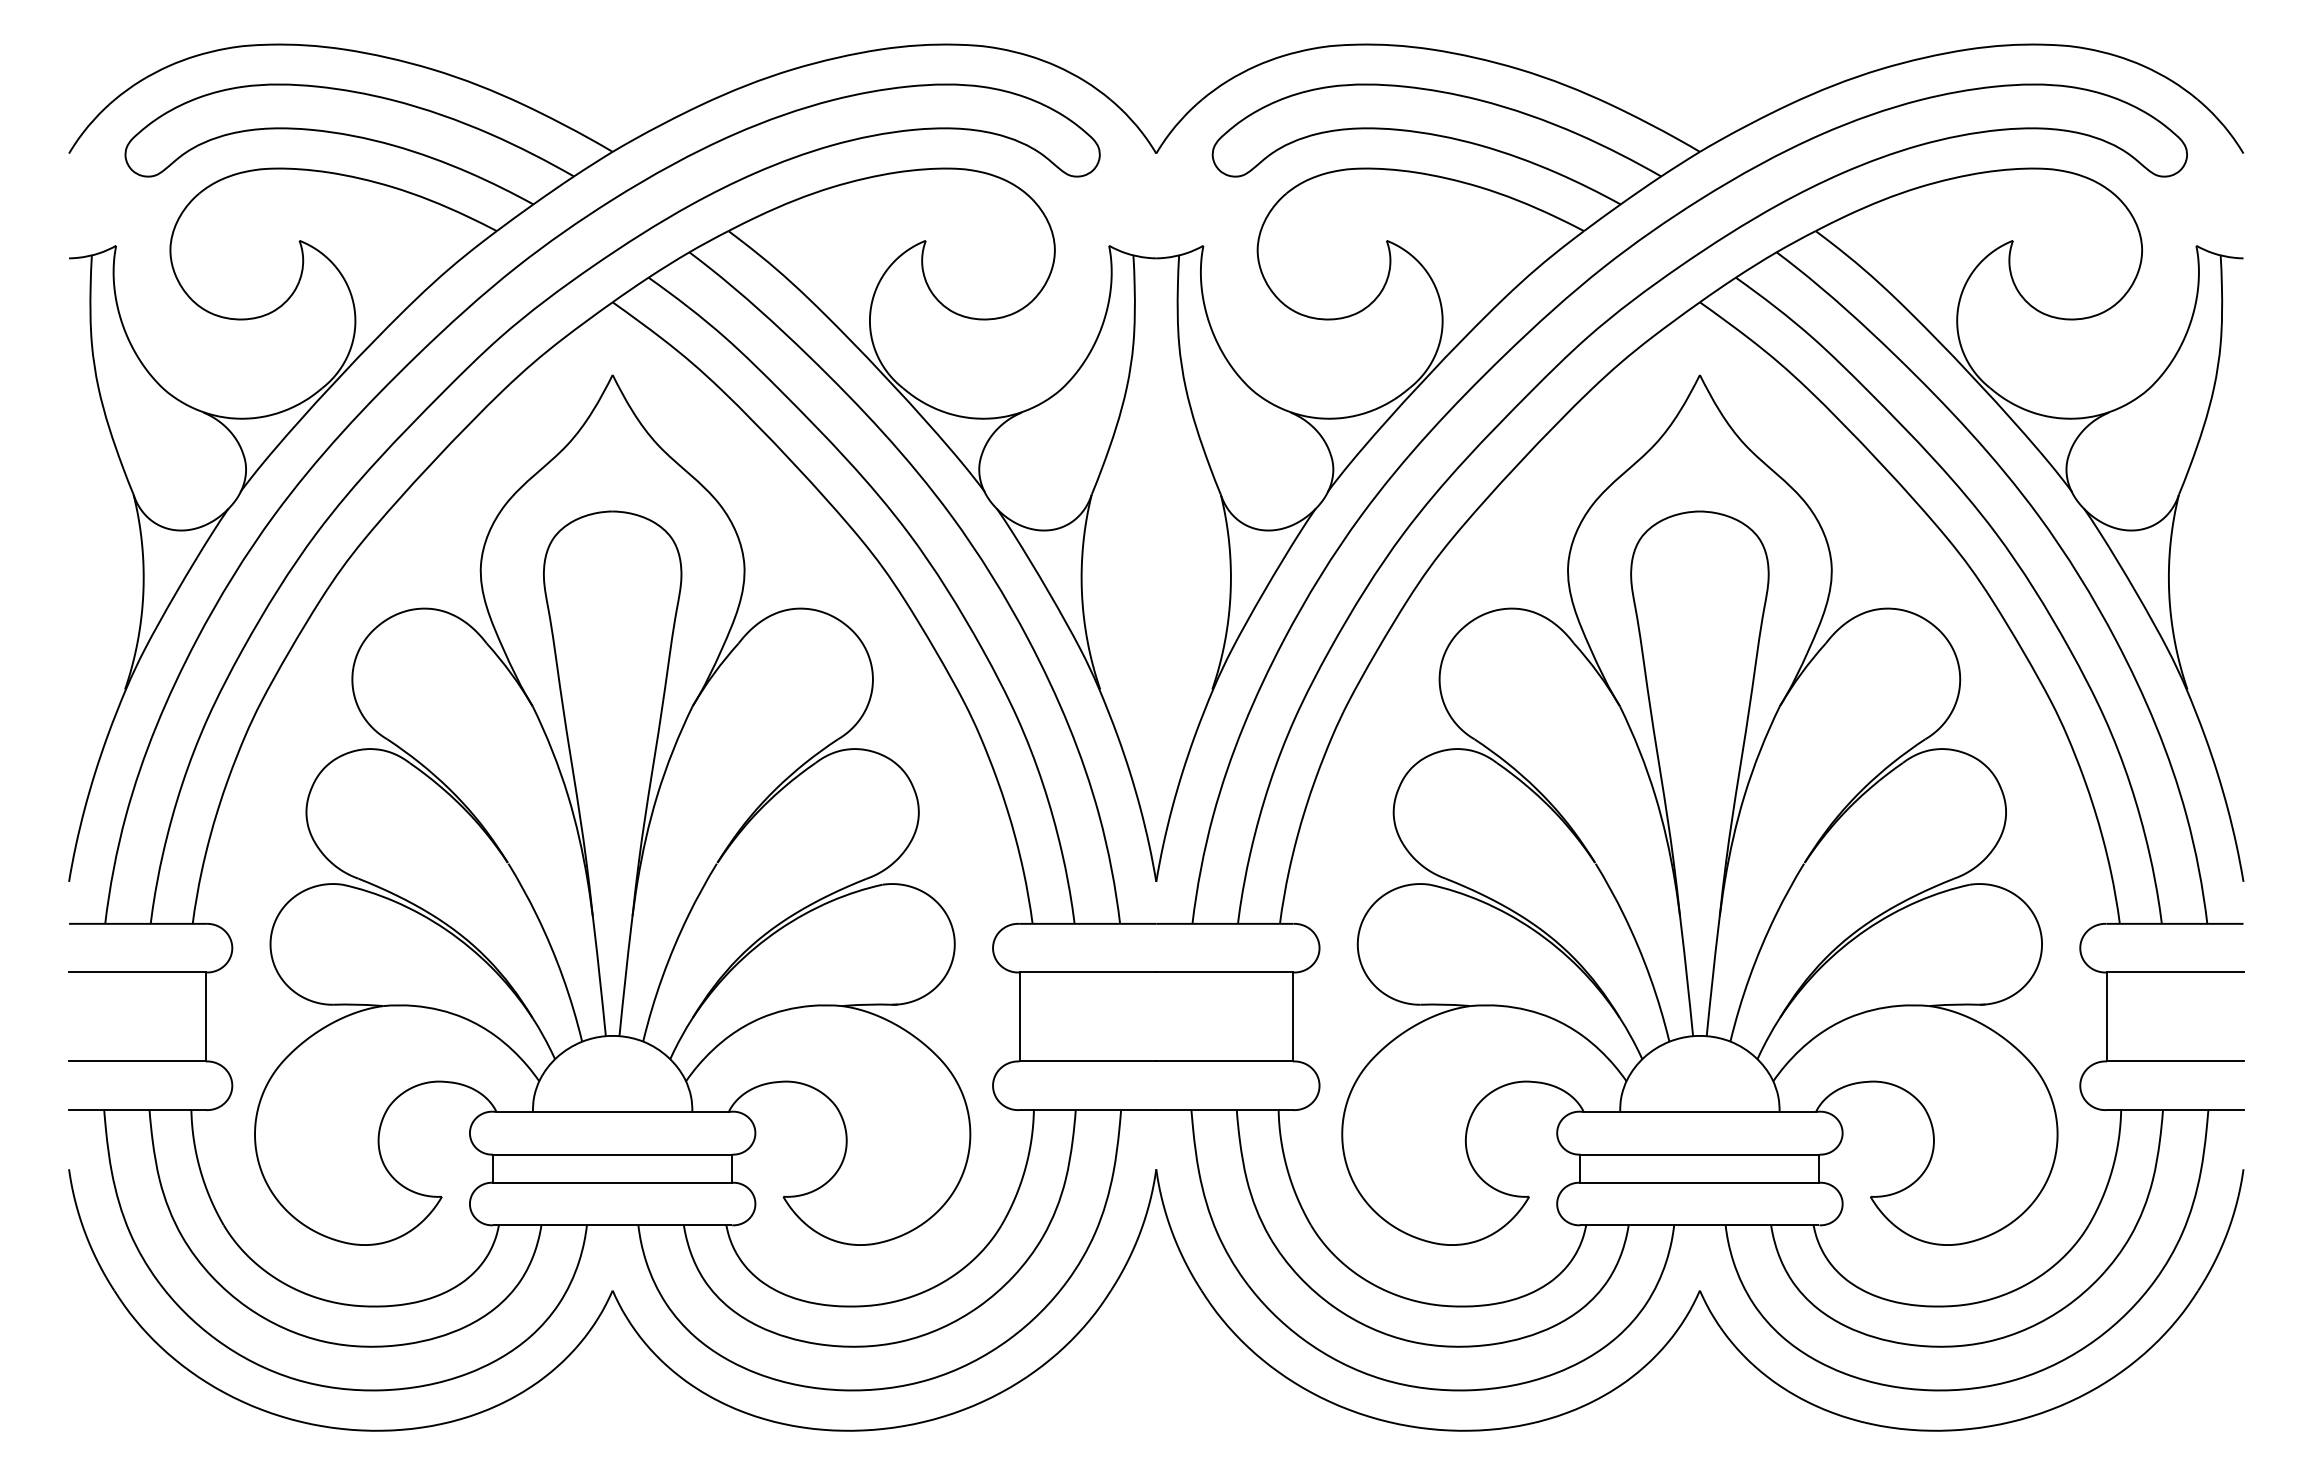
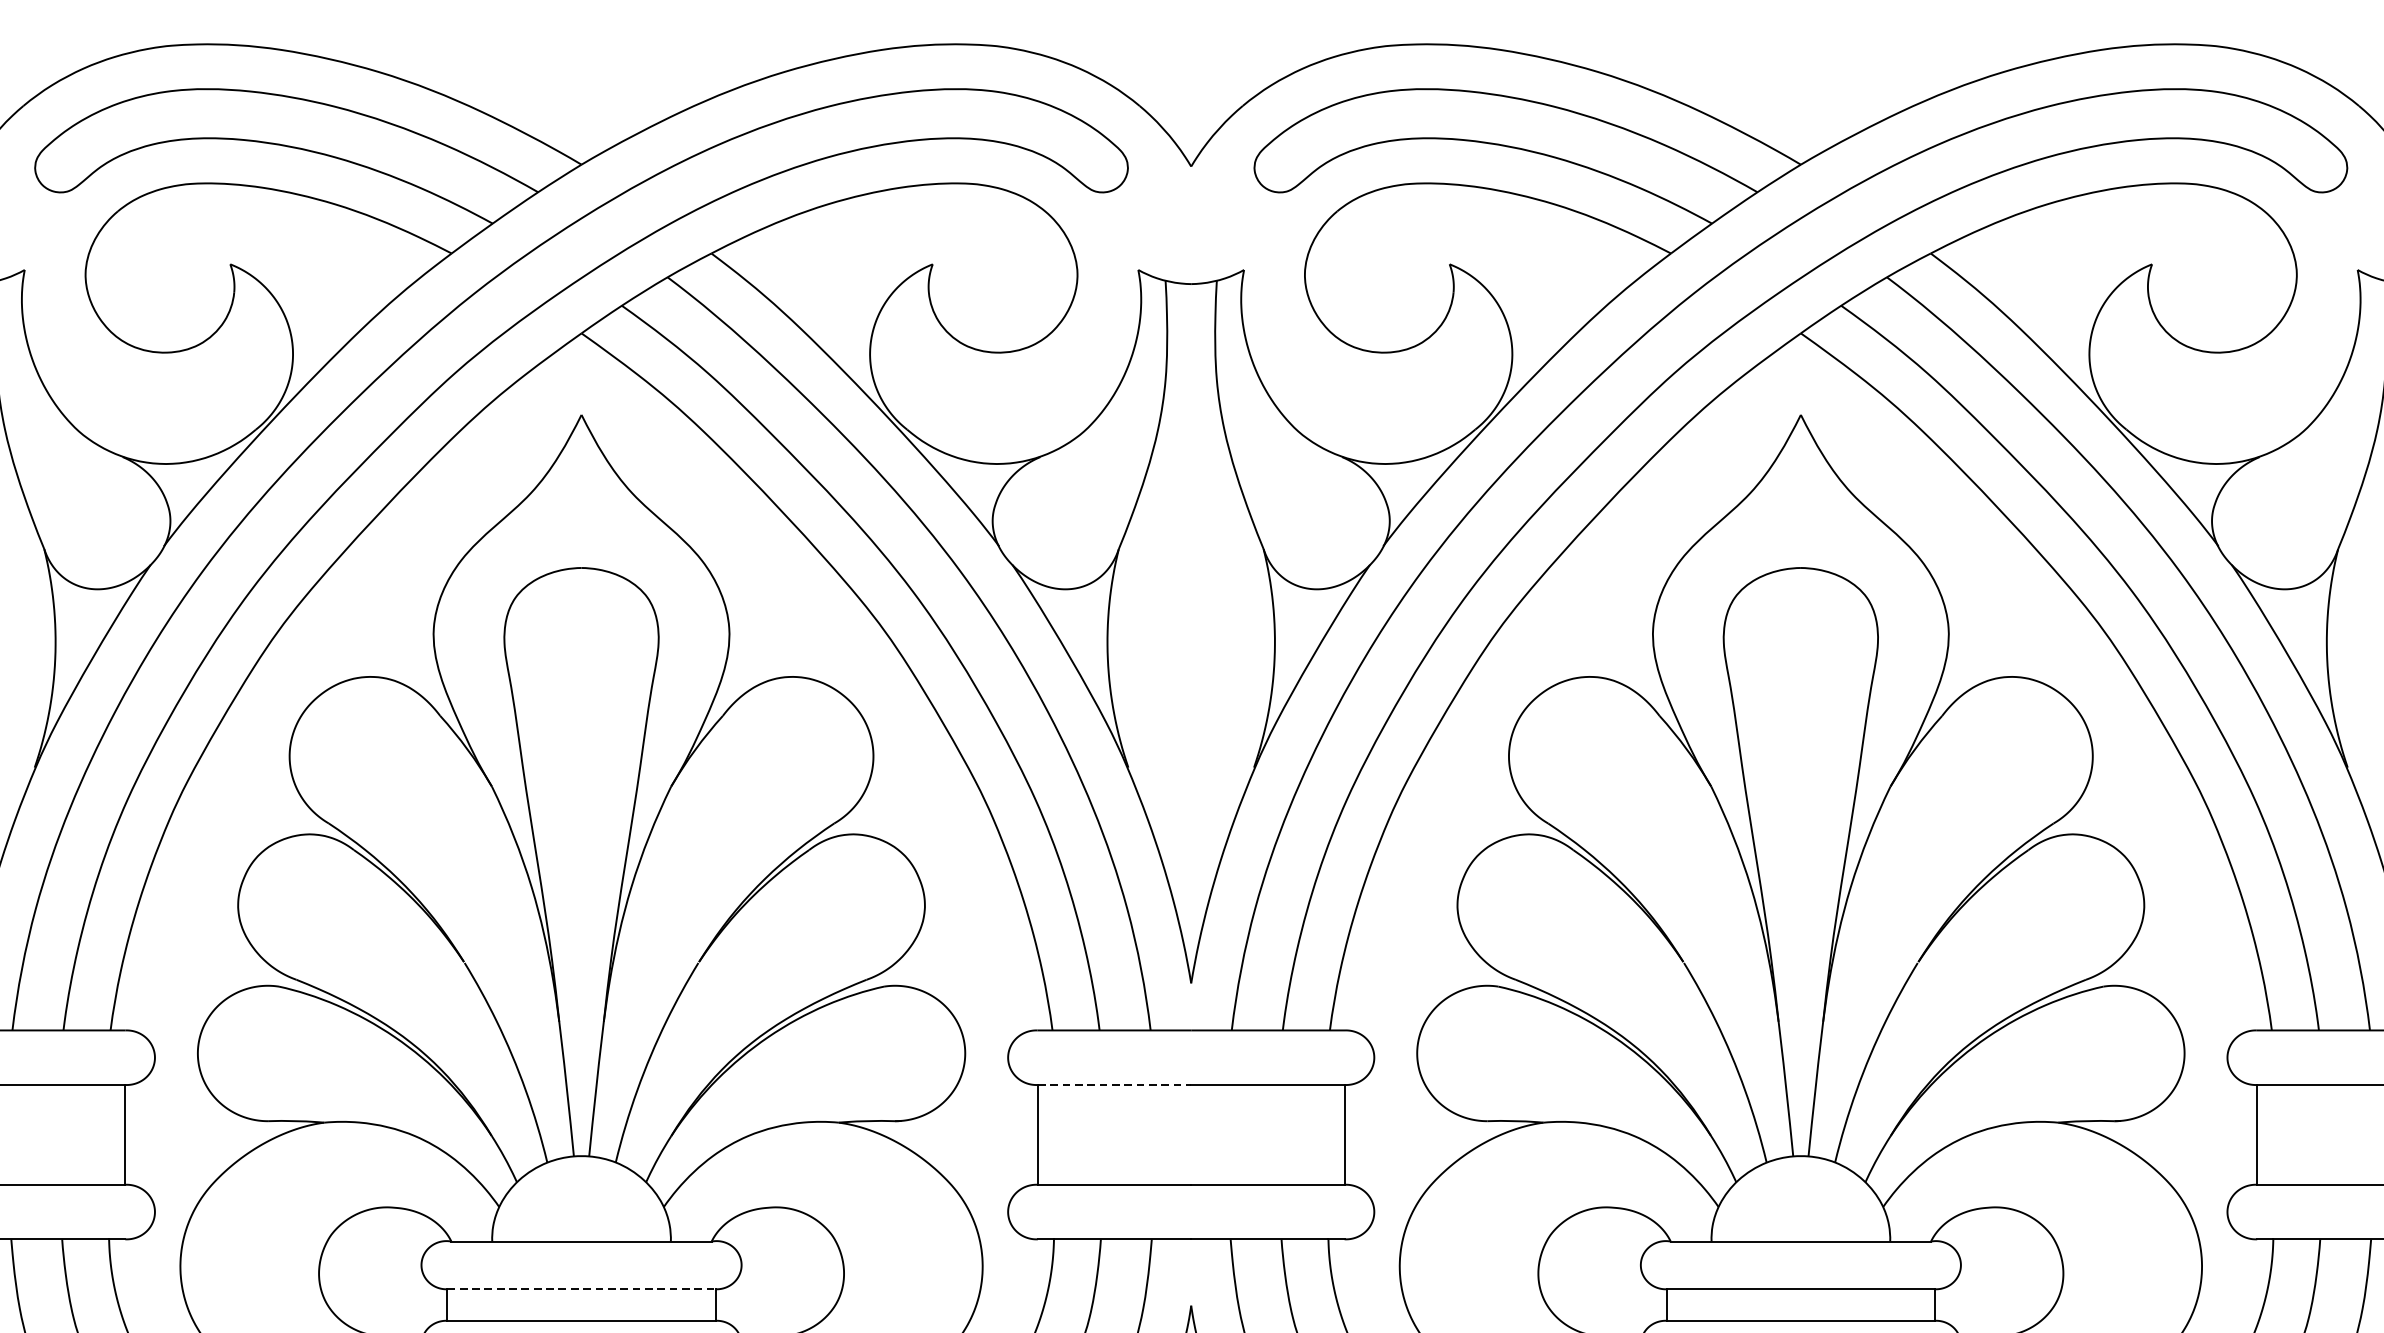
line: (1088, 972) -> (1115, 1084), solid -> dashed
line: (612, 1154) -> (581, 1289), solid -> dashed

